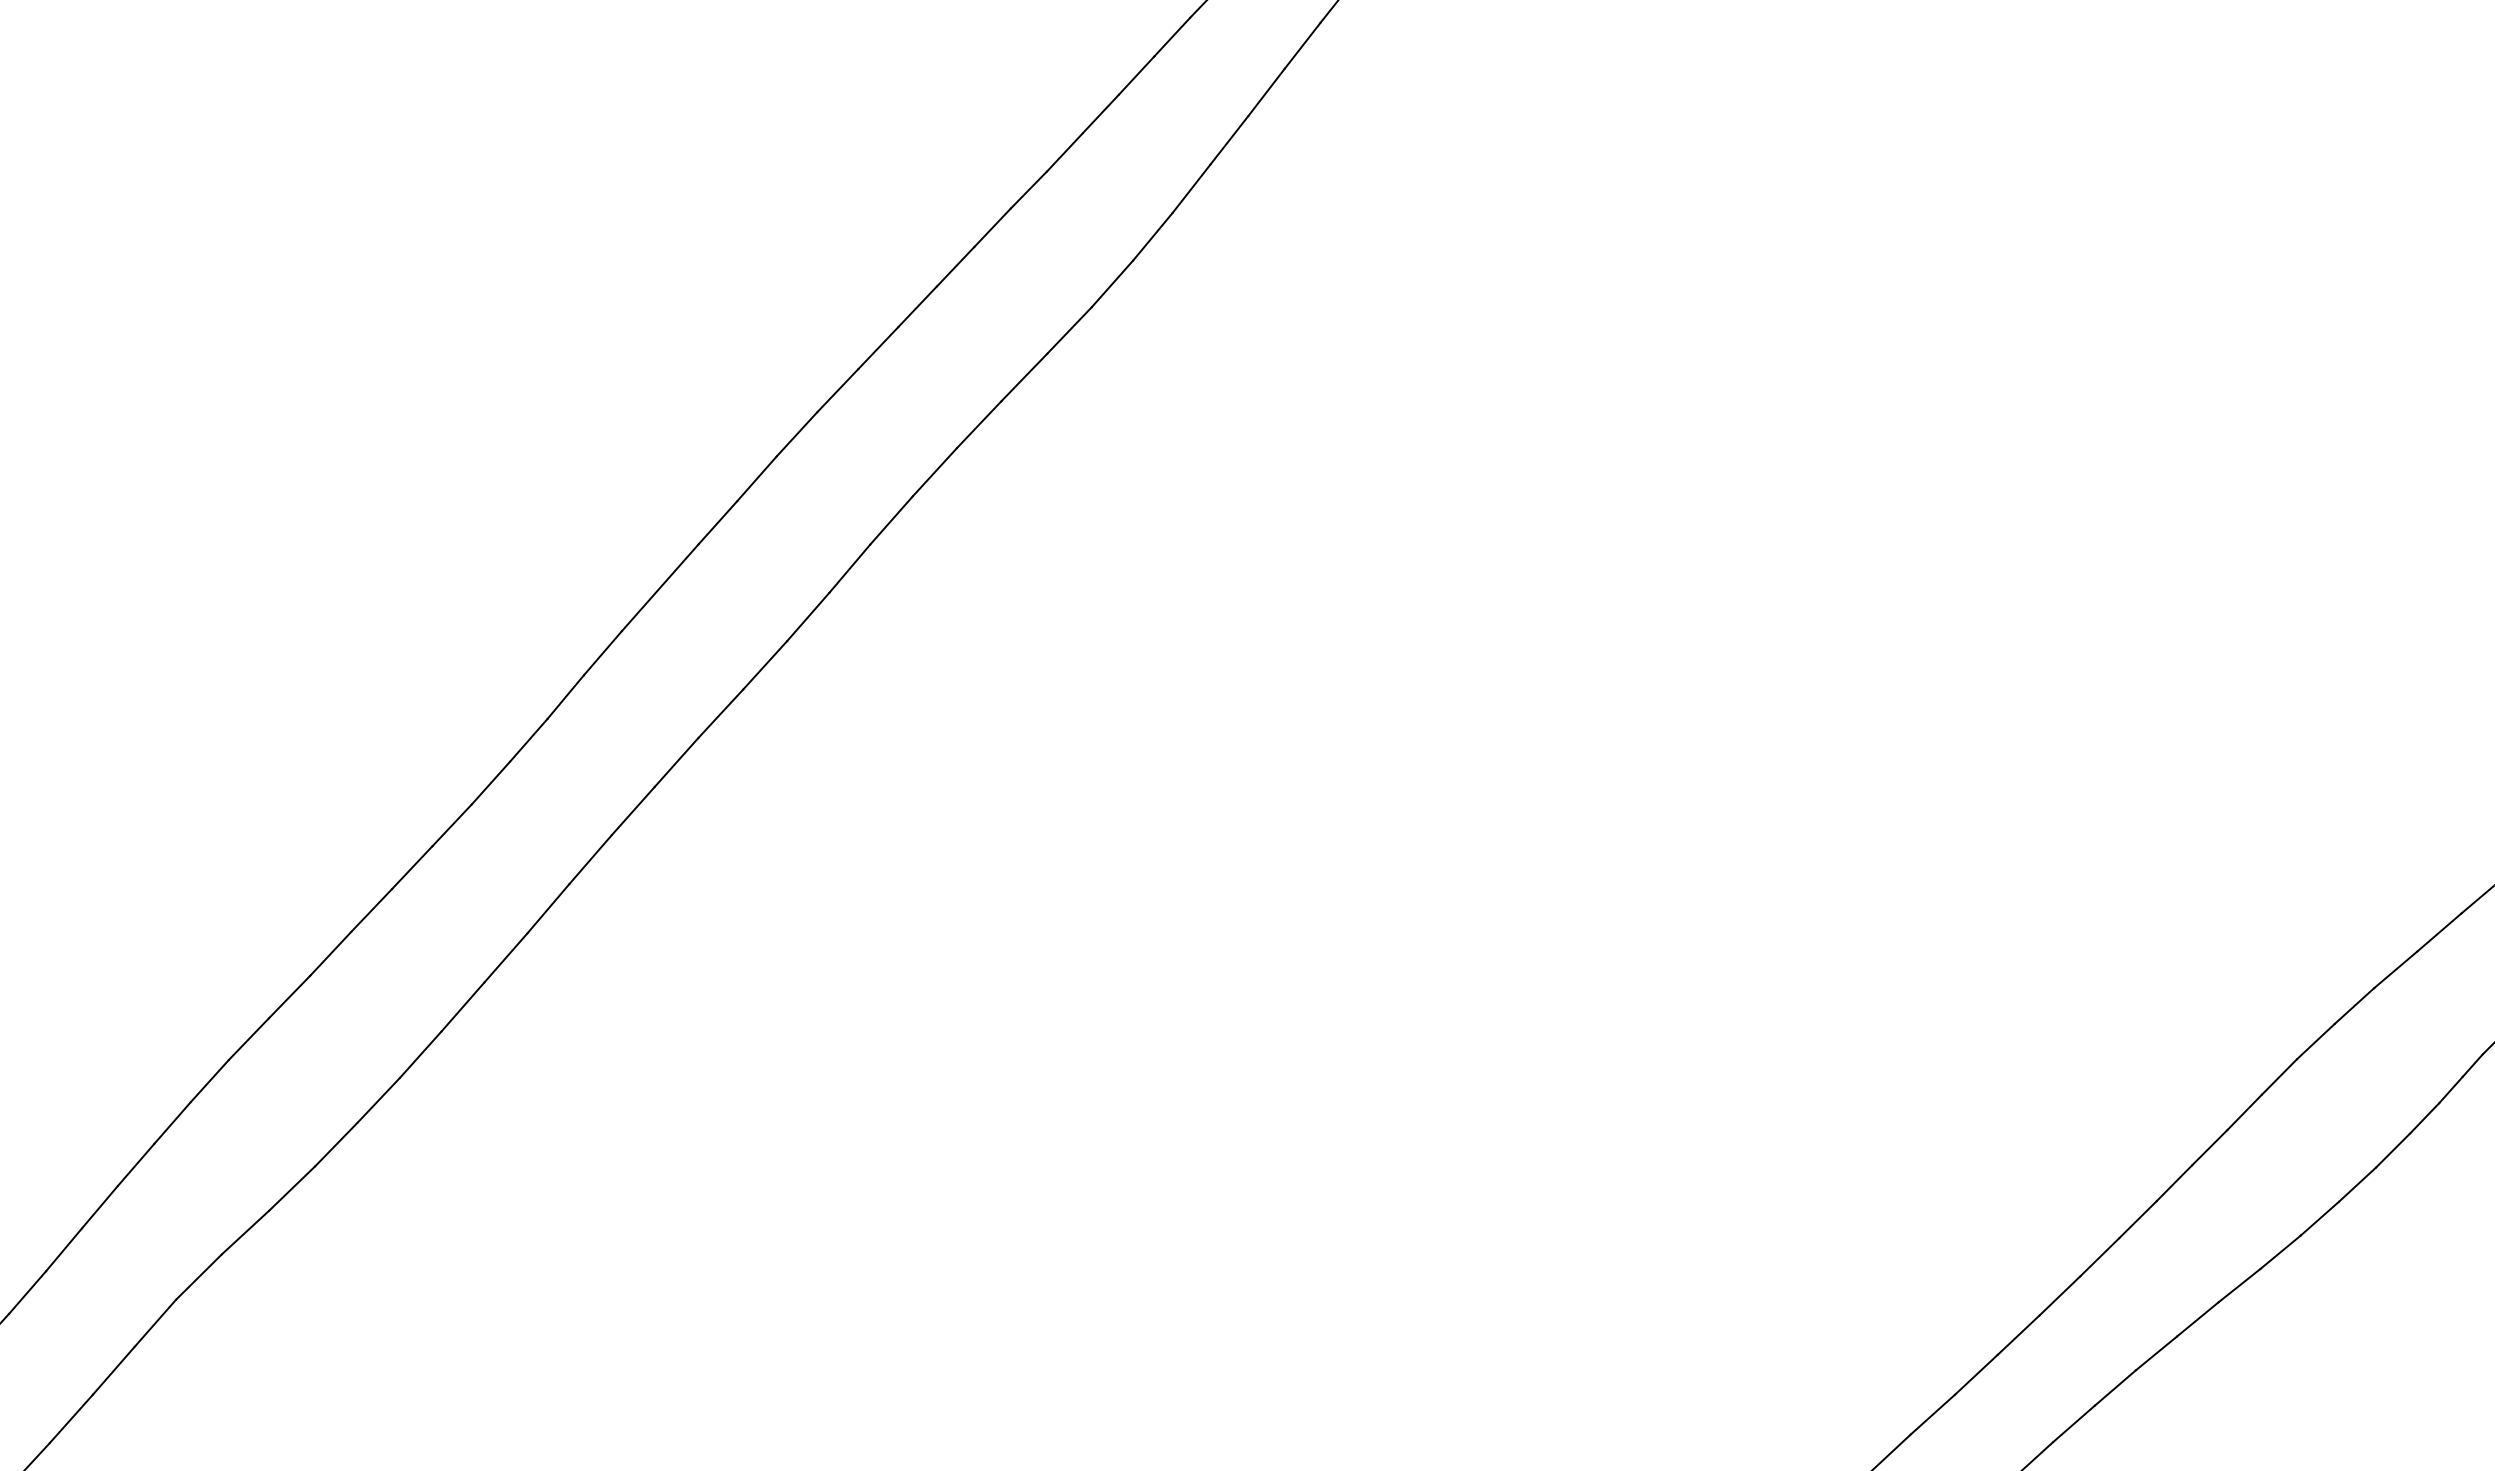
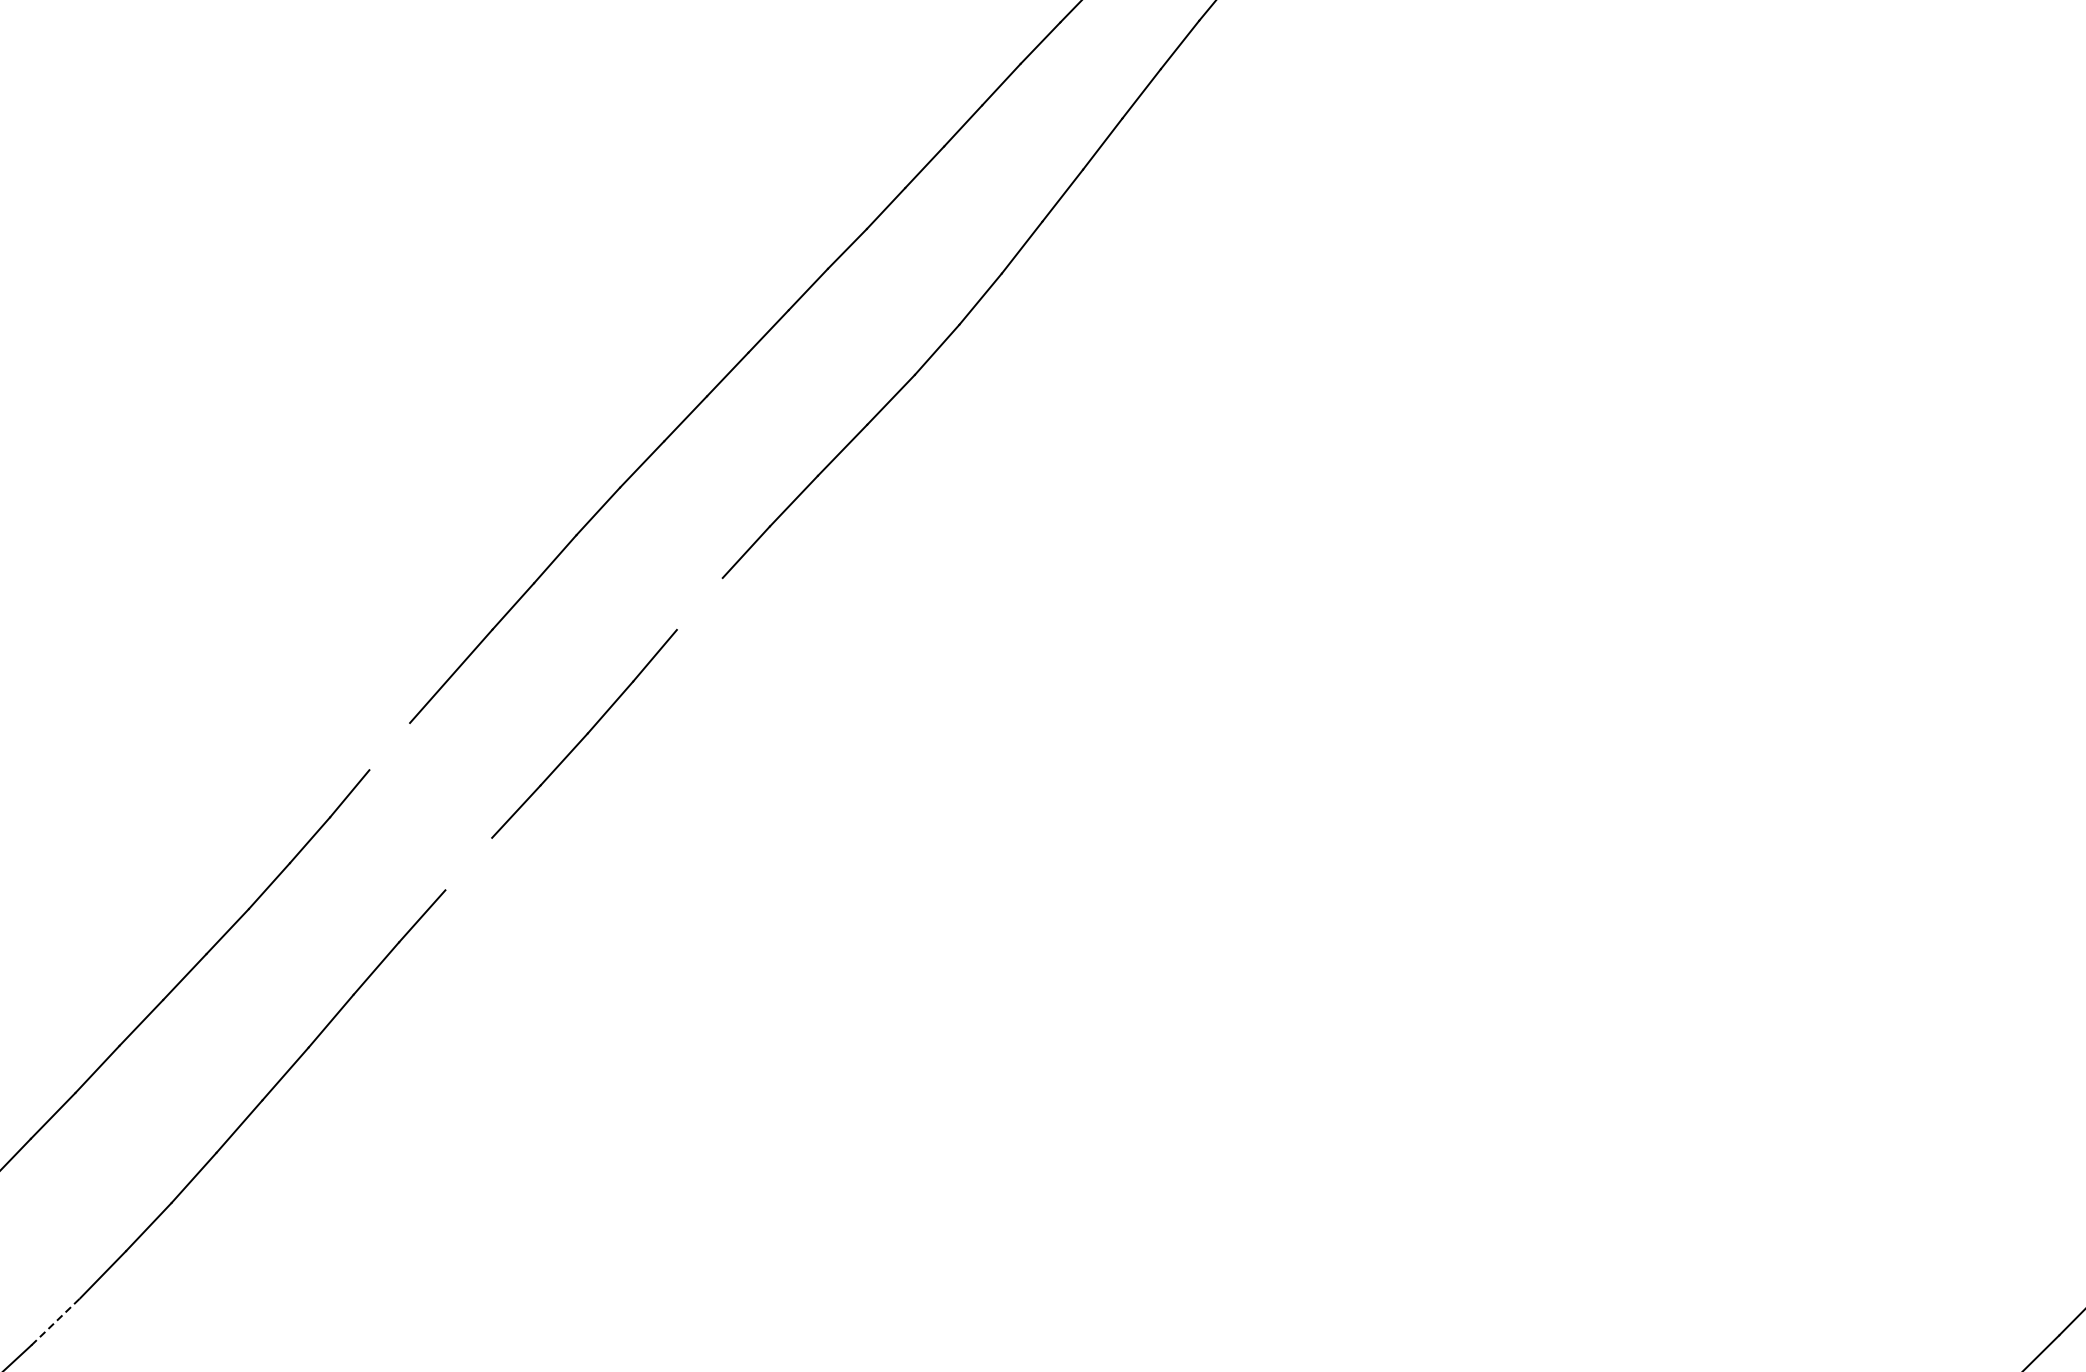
line: (891, 520) -> (699, 604), removed
line: (602, 653) -> (389, 746), removed
line: (676, 762) -> (468, 864), removed
line: (292, 1188) -> (56, 1321), solid -> dashed

